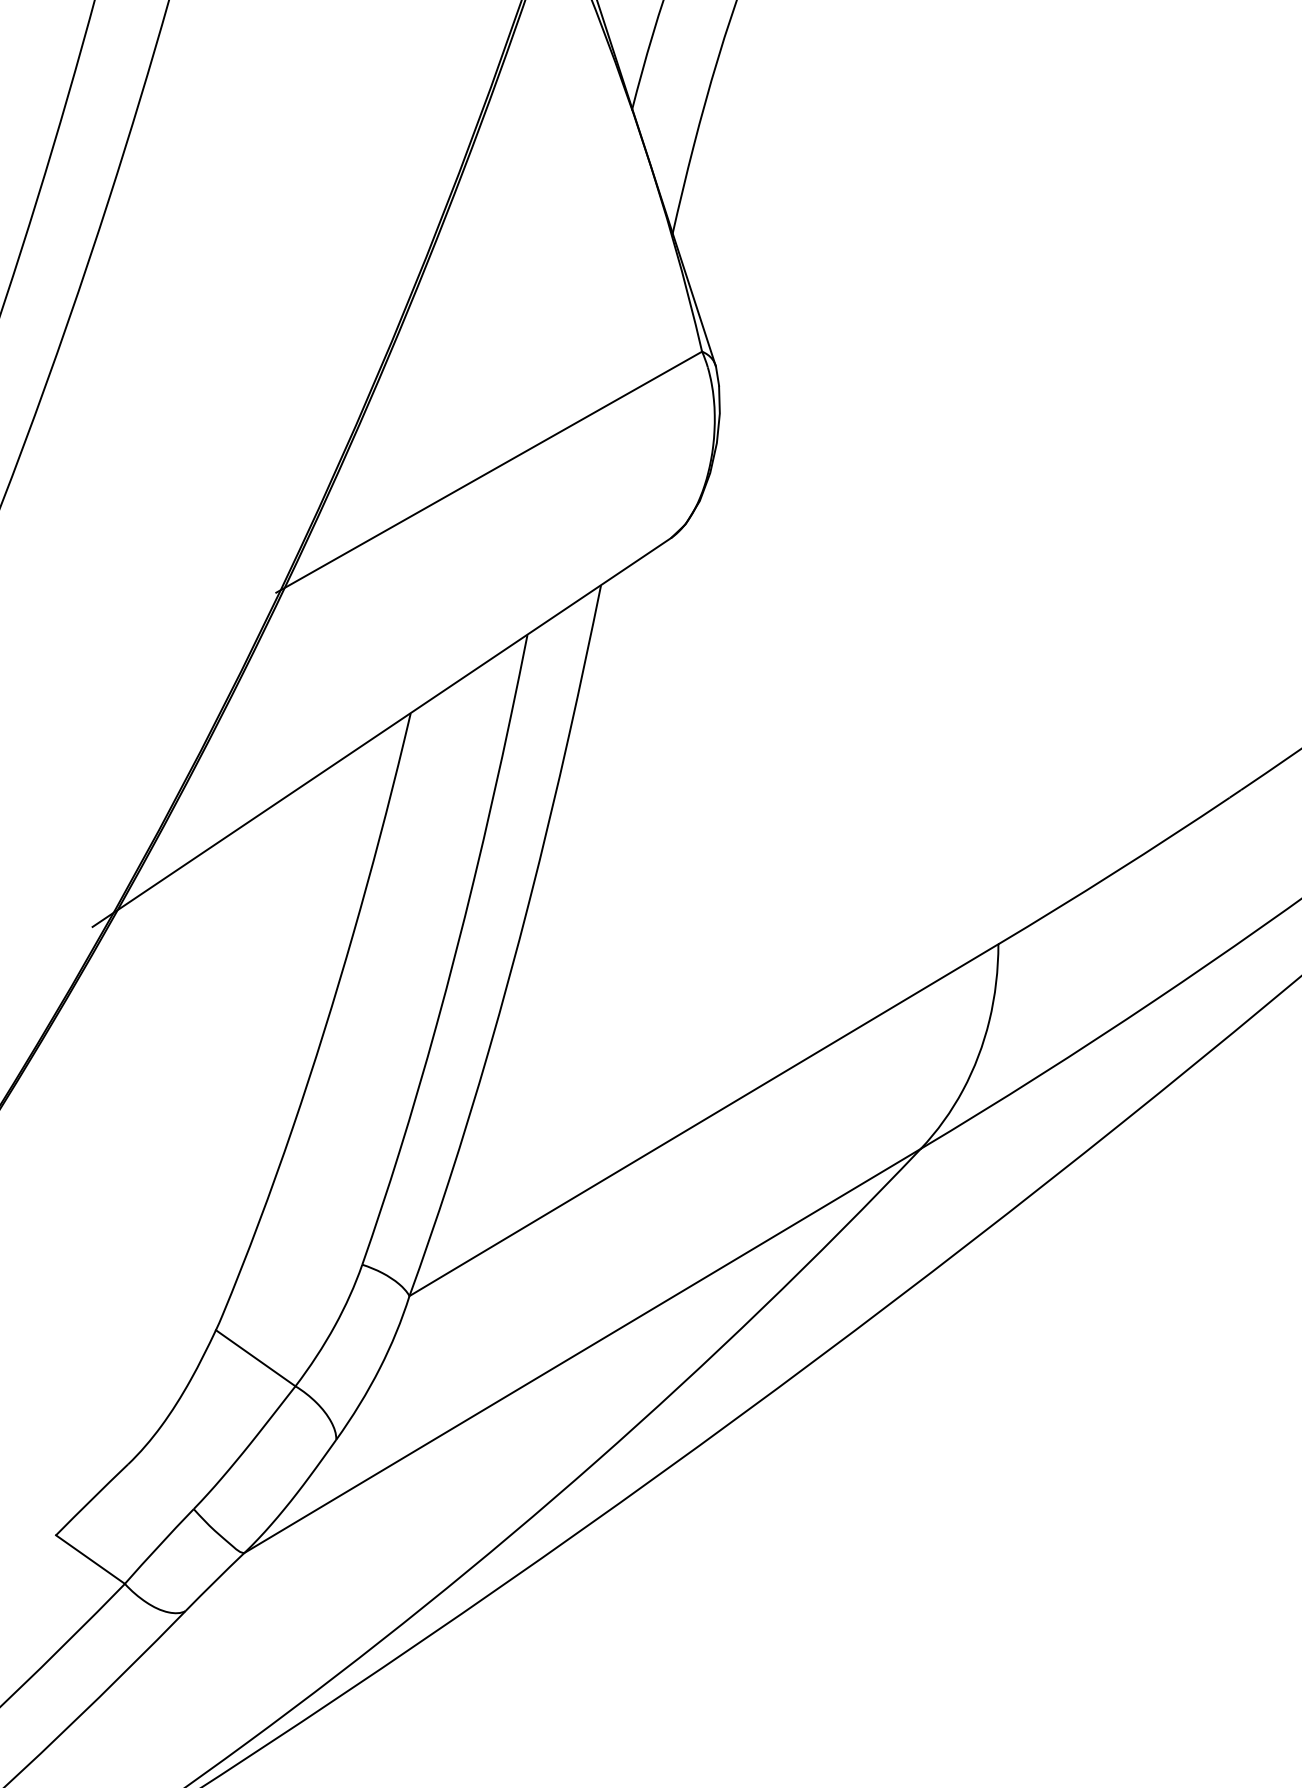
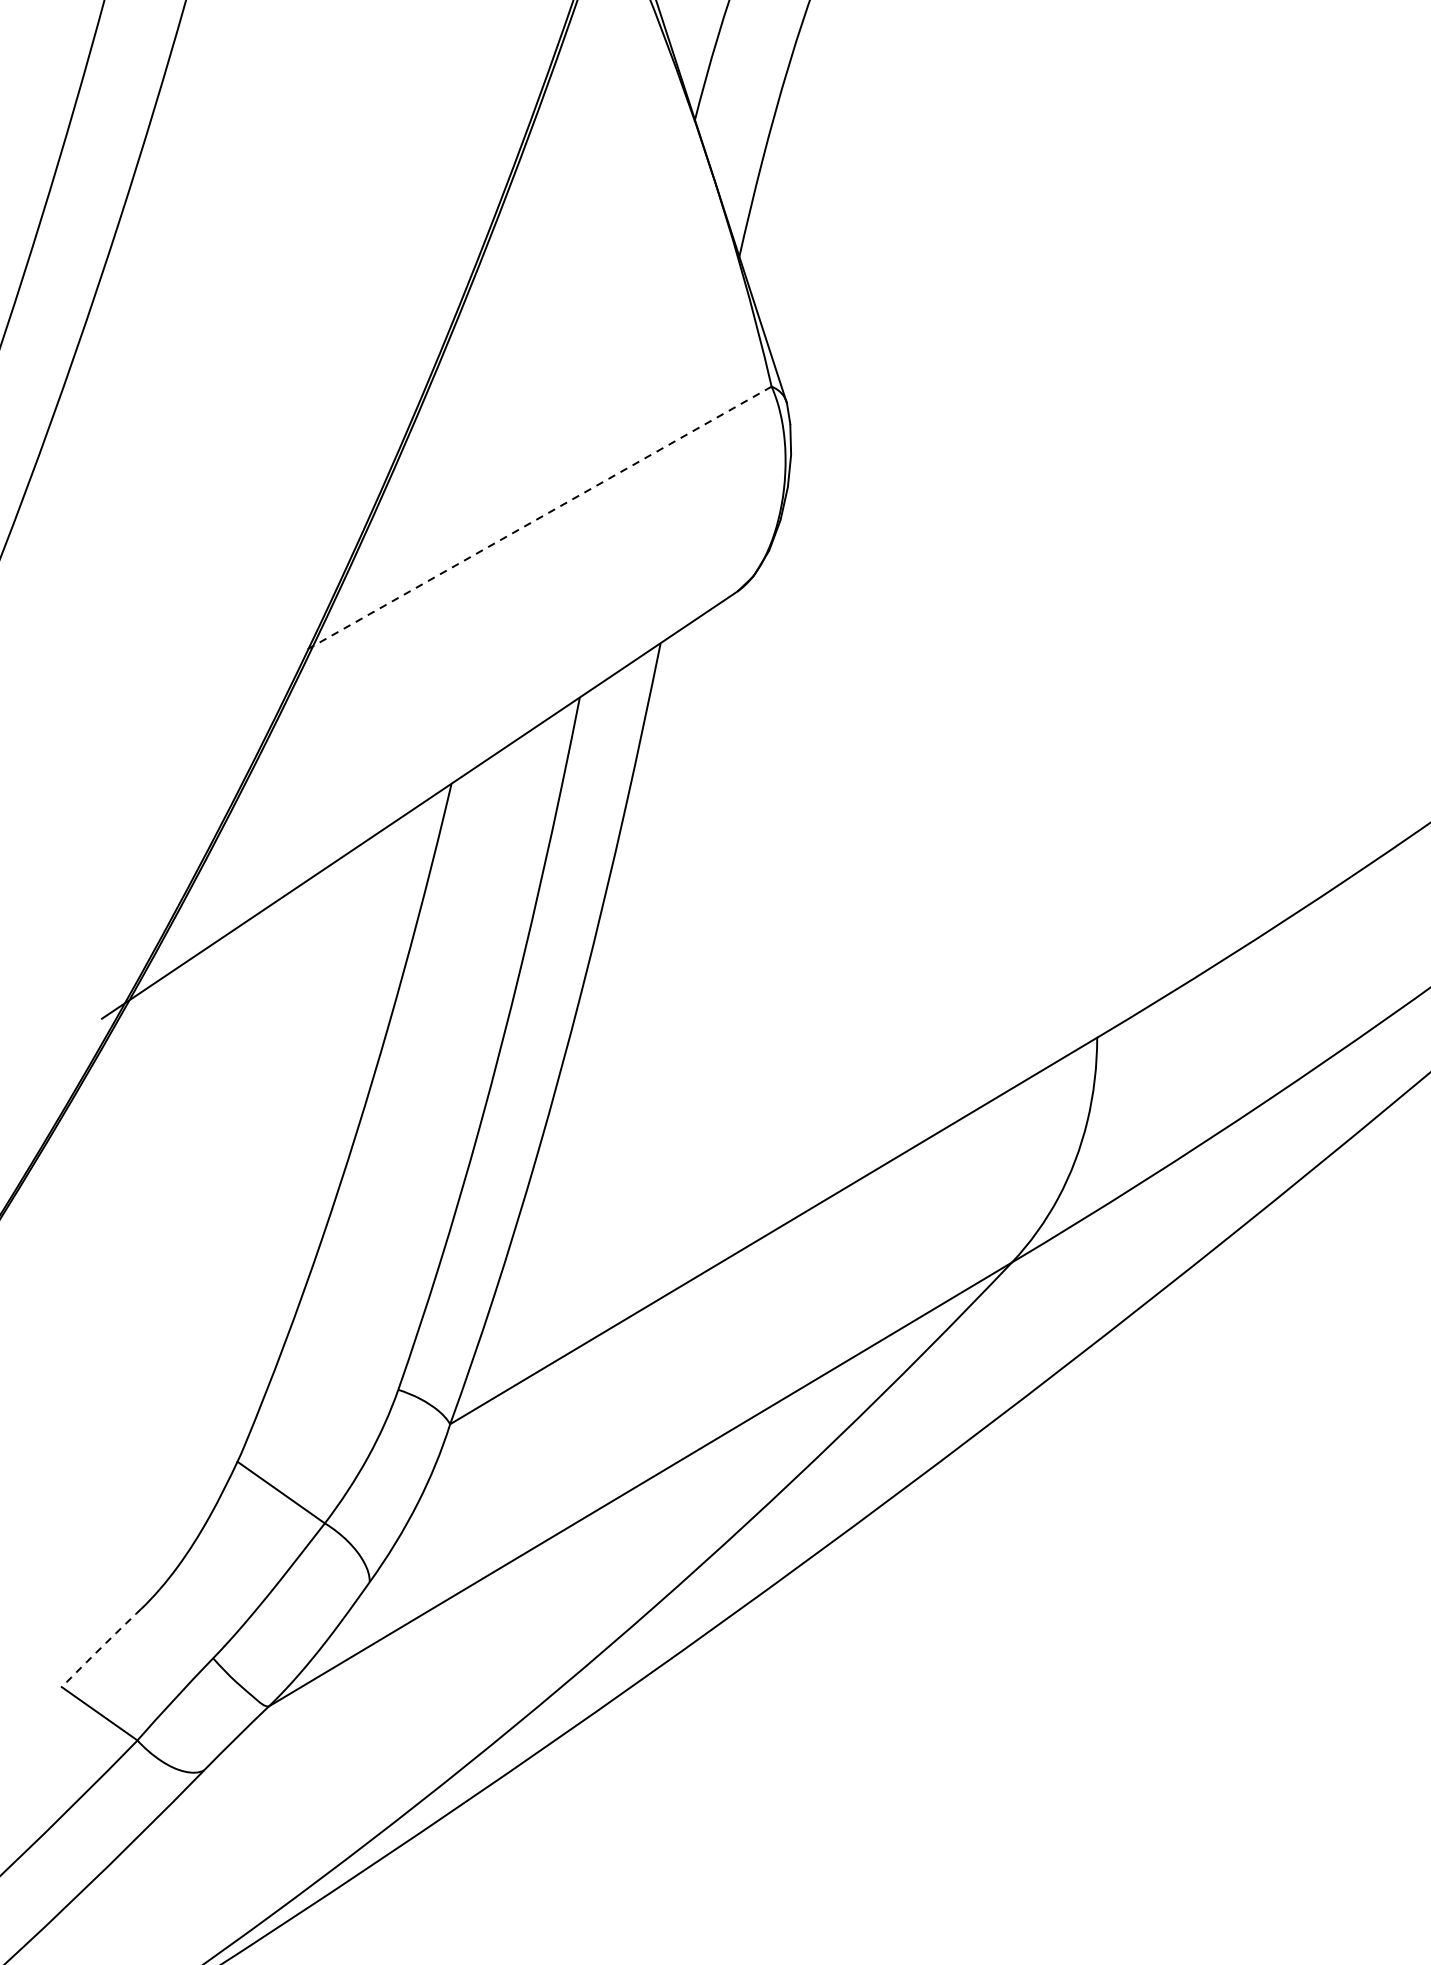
line: (489, 472) -> (538, 519), solid -> dashed
arc: (91, 1499) -> (100, 1647), solid -> dashed

